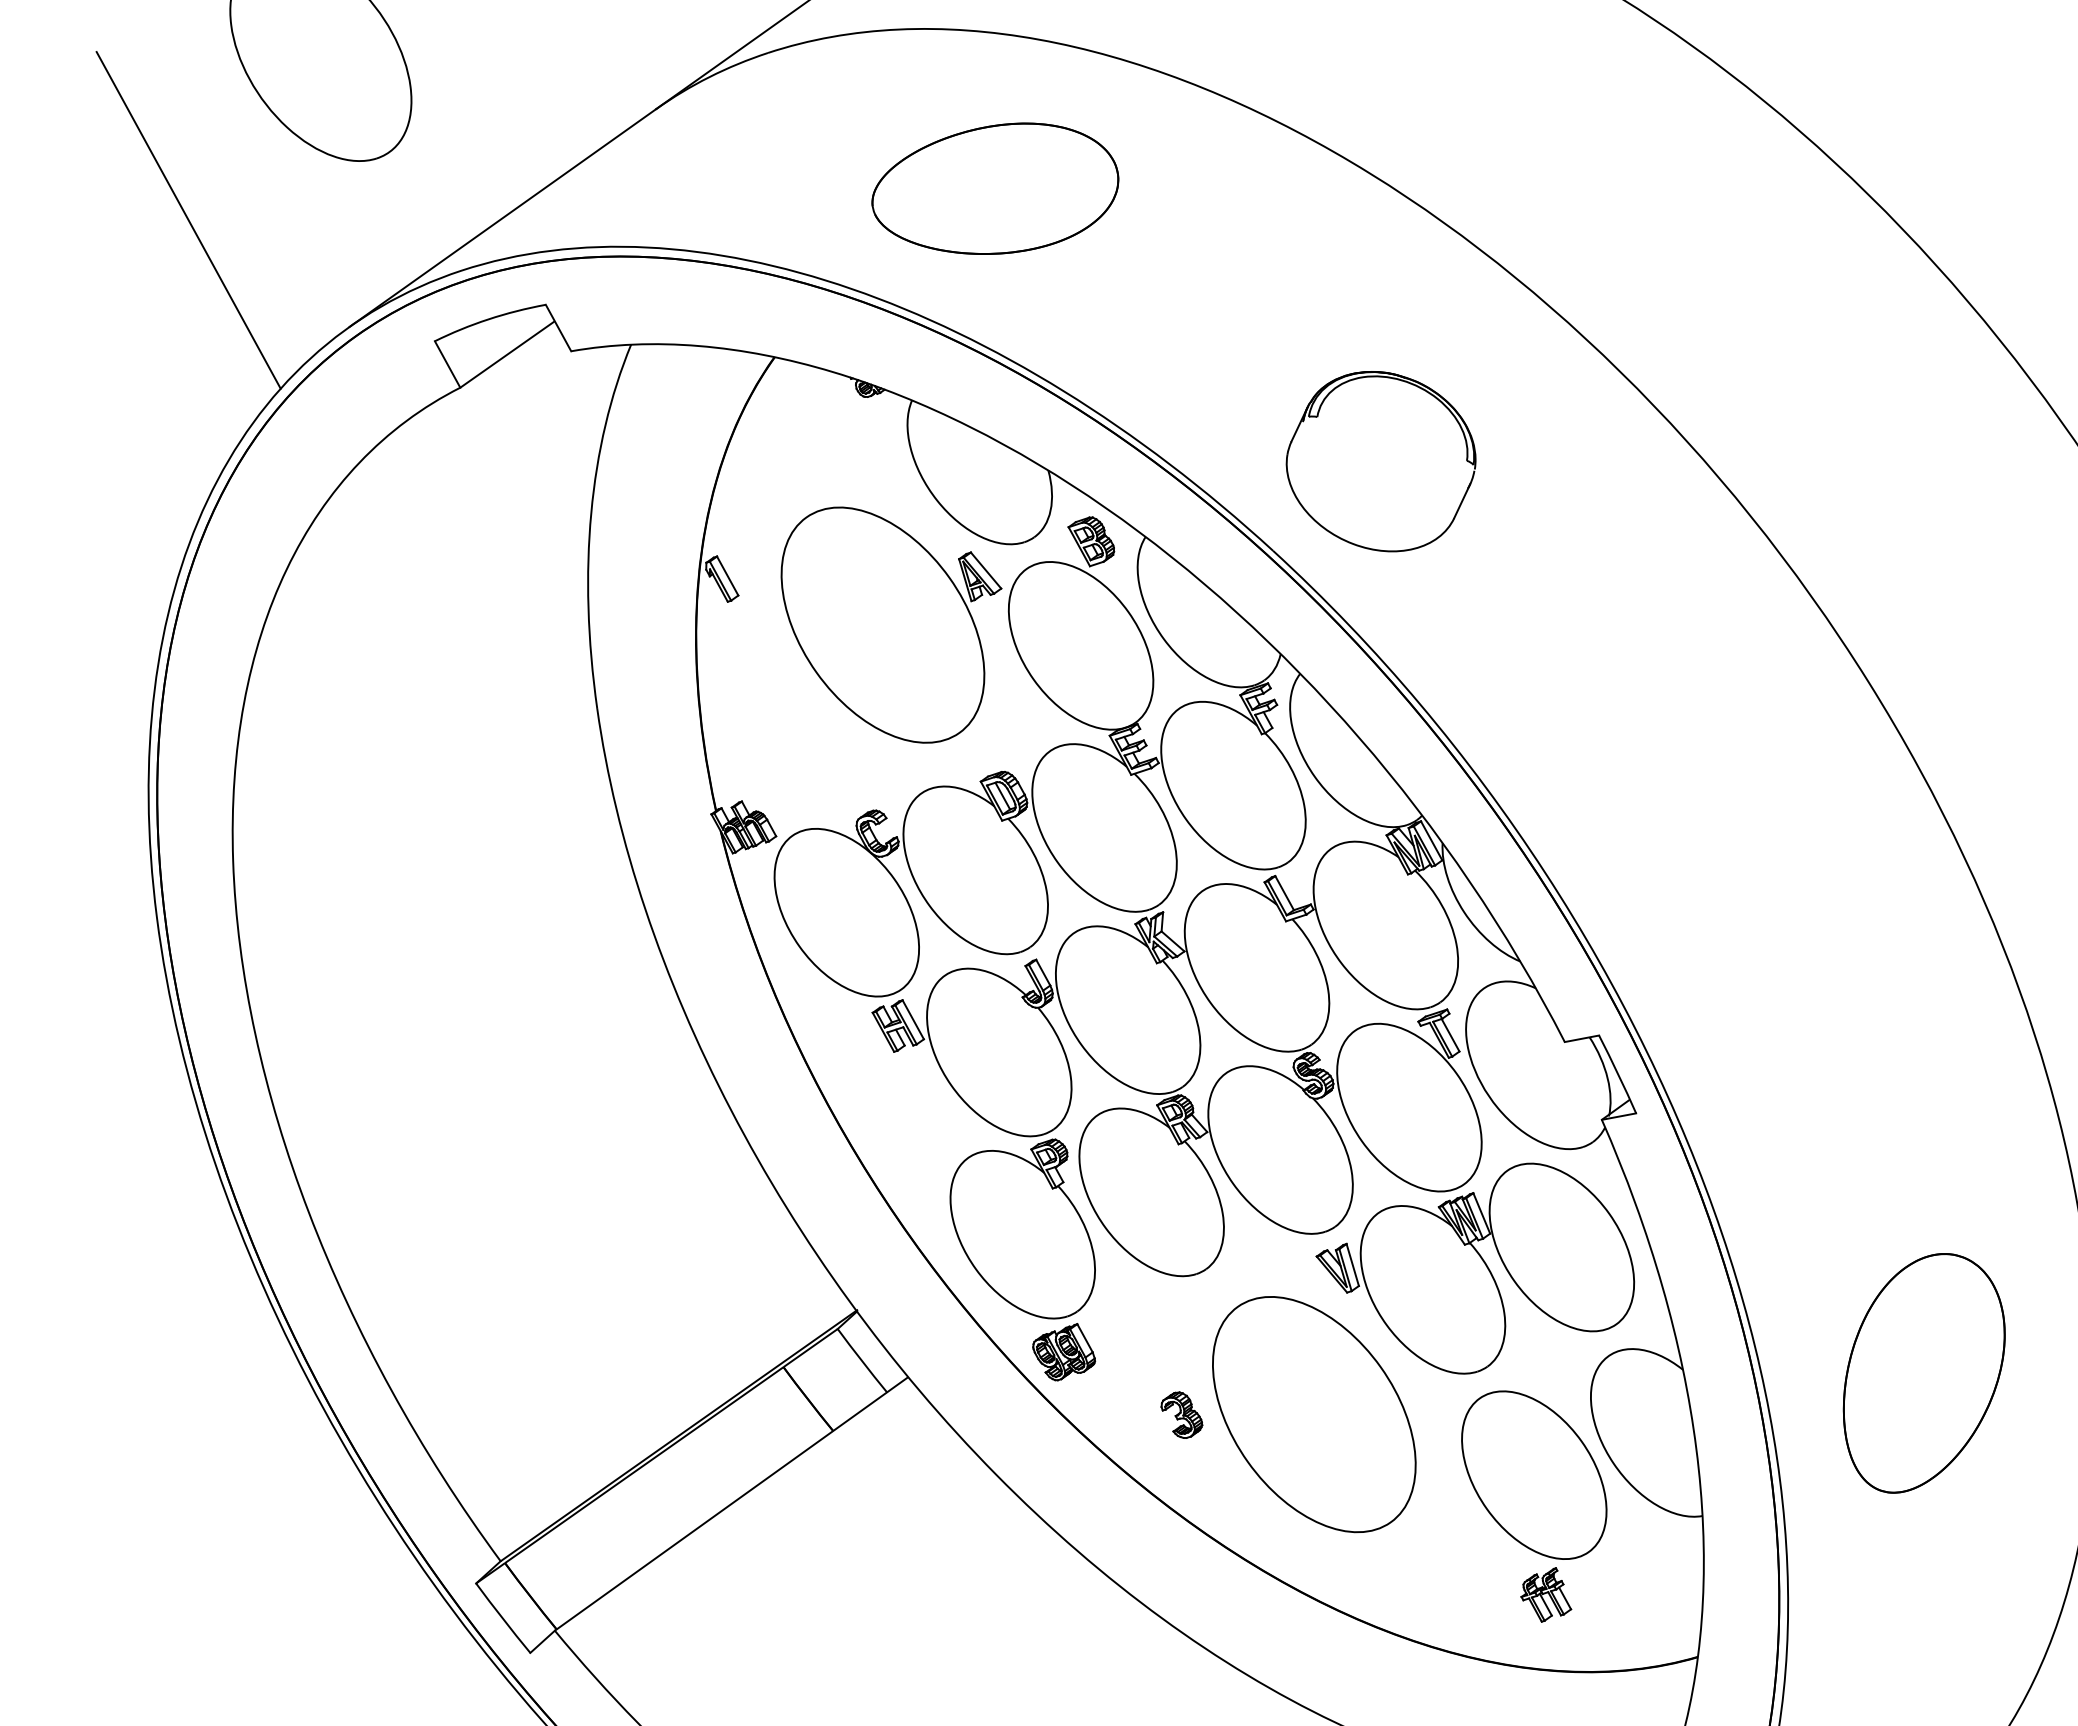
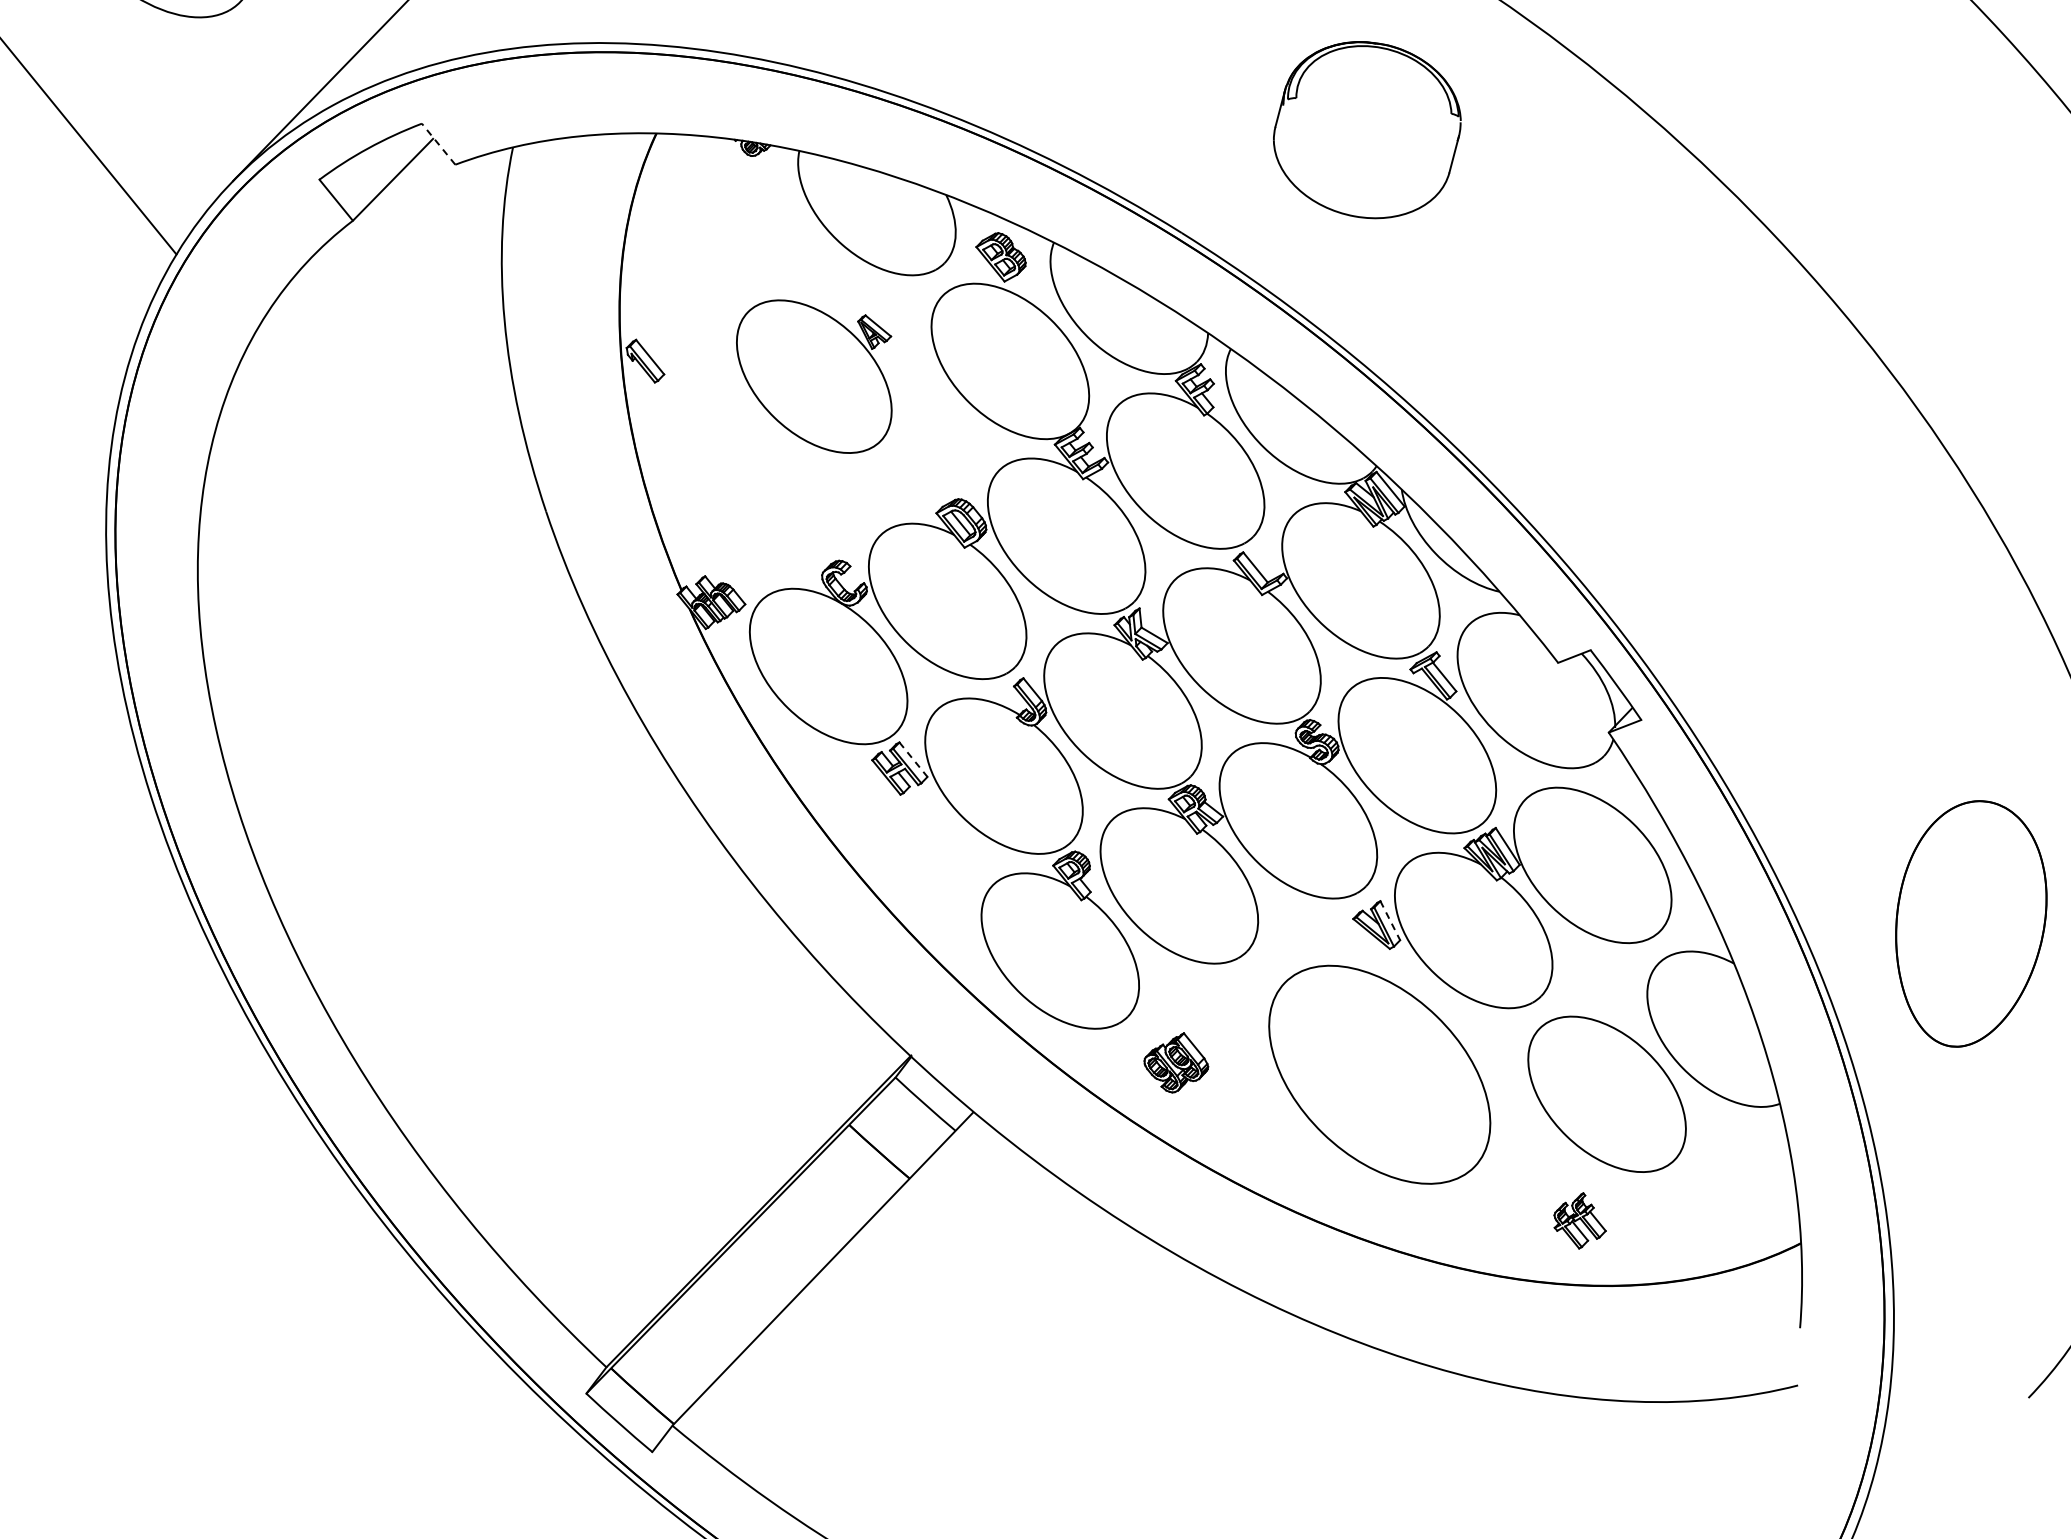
line: (558, 327) -> (438, 143), solid -> dashed
part: (1380, 461) -> (1366, 130), moved
part: (891, 624) -> (820, 375), size x0.7
line: (913, 1020) -> (913, 760), solid -> dashed
line: (1352, 1265) -> (1390, 921), solid -> dashed
part: (1064, 1352) -> (1176, 1063), moved
part: (1181, 1414) -> (1249, 1098), removed
part: (1546, 1594) -> (1578, 1220), moved

